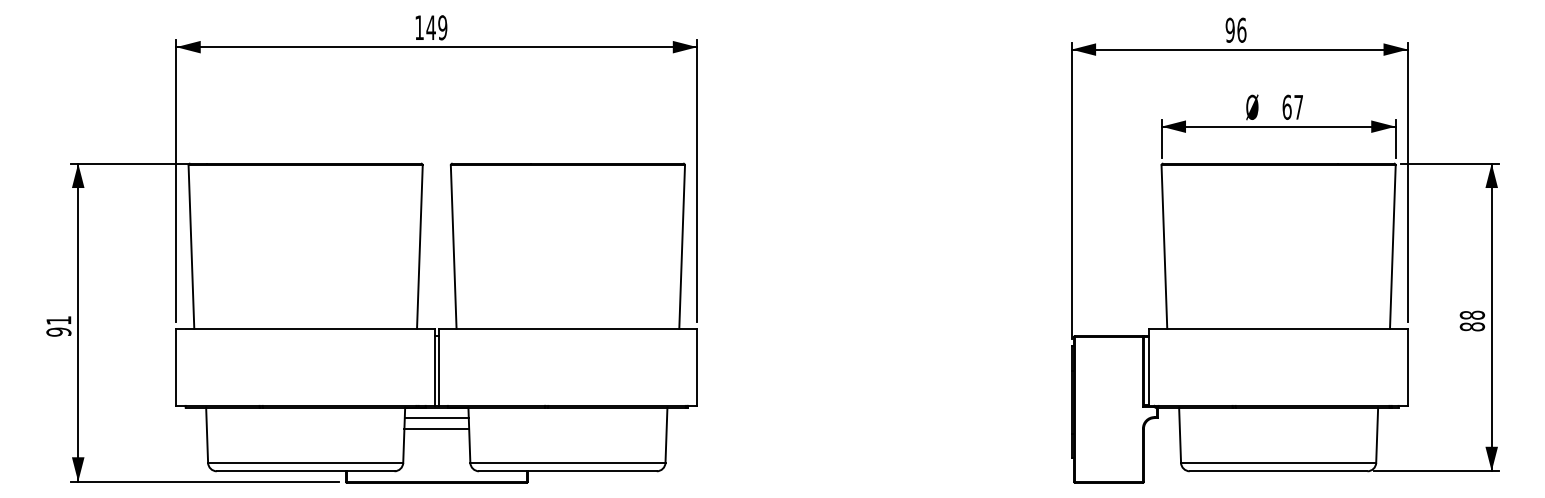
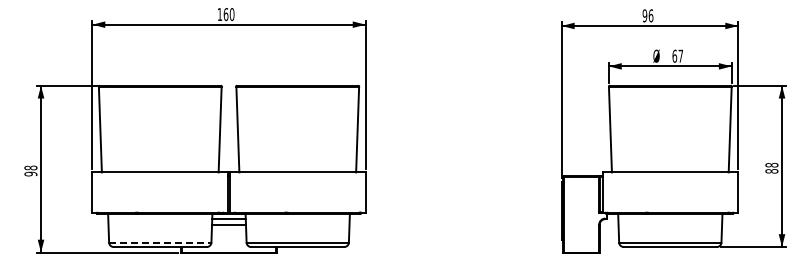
text: (435, 27) -> (228, 14), 149 -> 160
text: (58, 319) -> (30, 167), 91 -> 98
line: (306, 462) -> (160, 242), solid -> dashed

